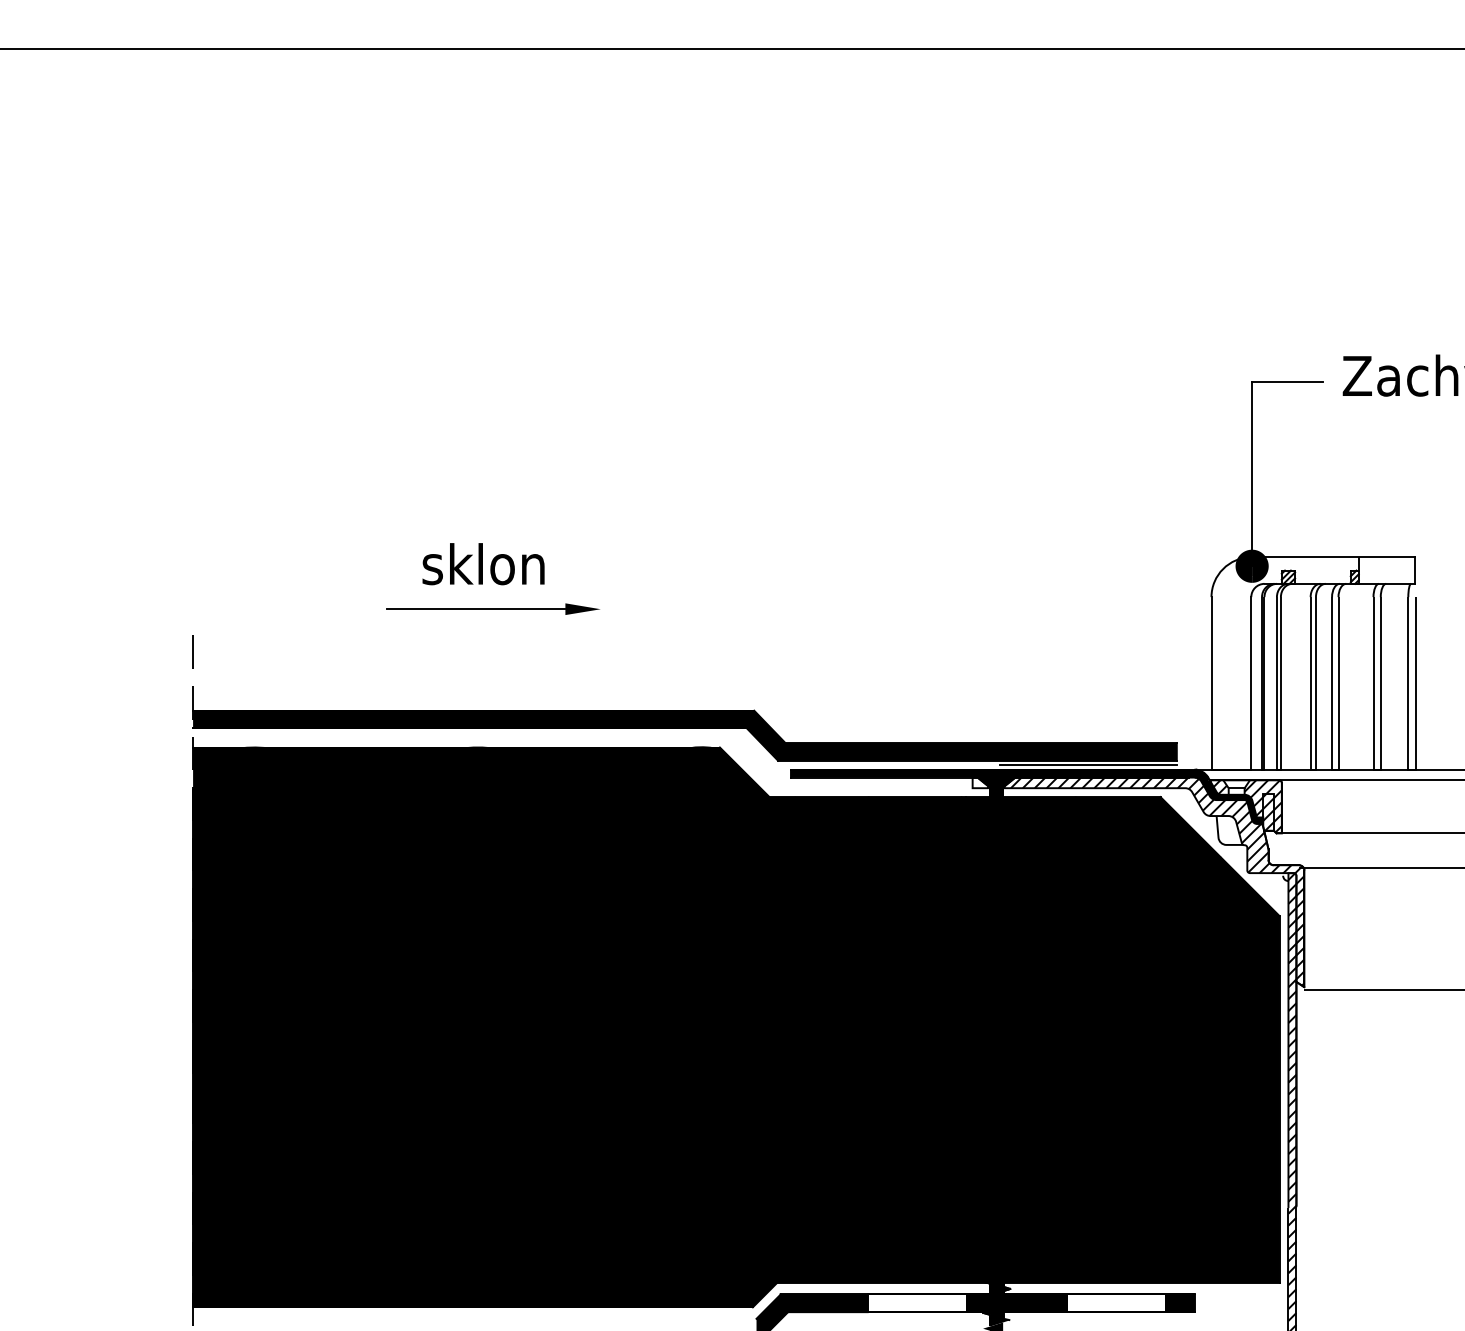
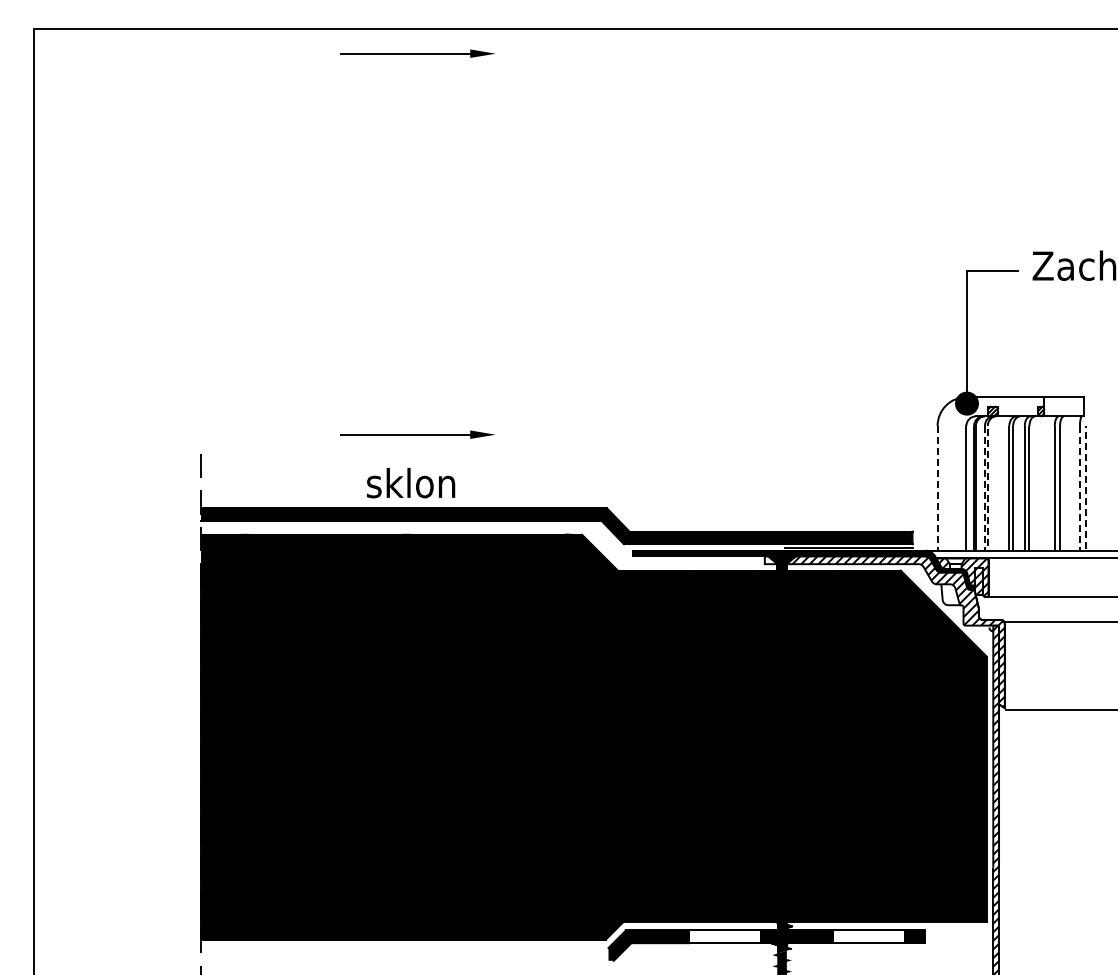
part: (492, 82) -> (417, 53), added
text: (484, 563) -> (411, 482), moved
line: (1211, 683) -> (937, 488), solid -> dashed
line: (1279, 769) -> (986, 550), solid -> dashed
line: (1411, 769) -> (1082, 550), solid -> dashed

